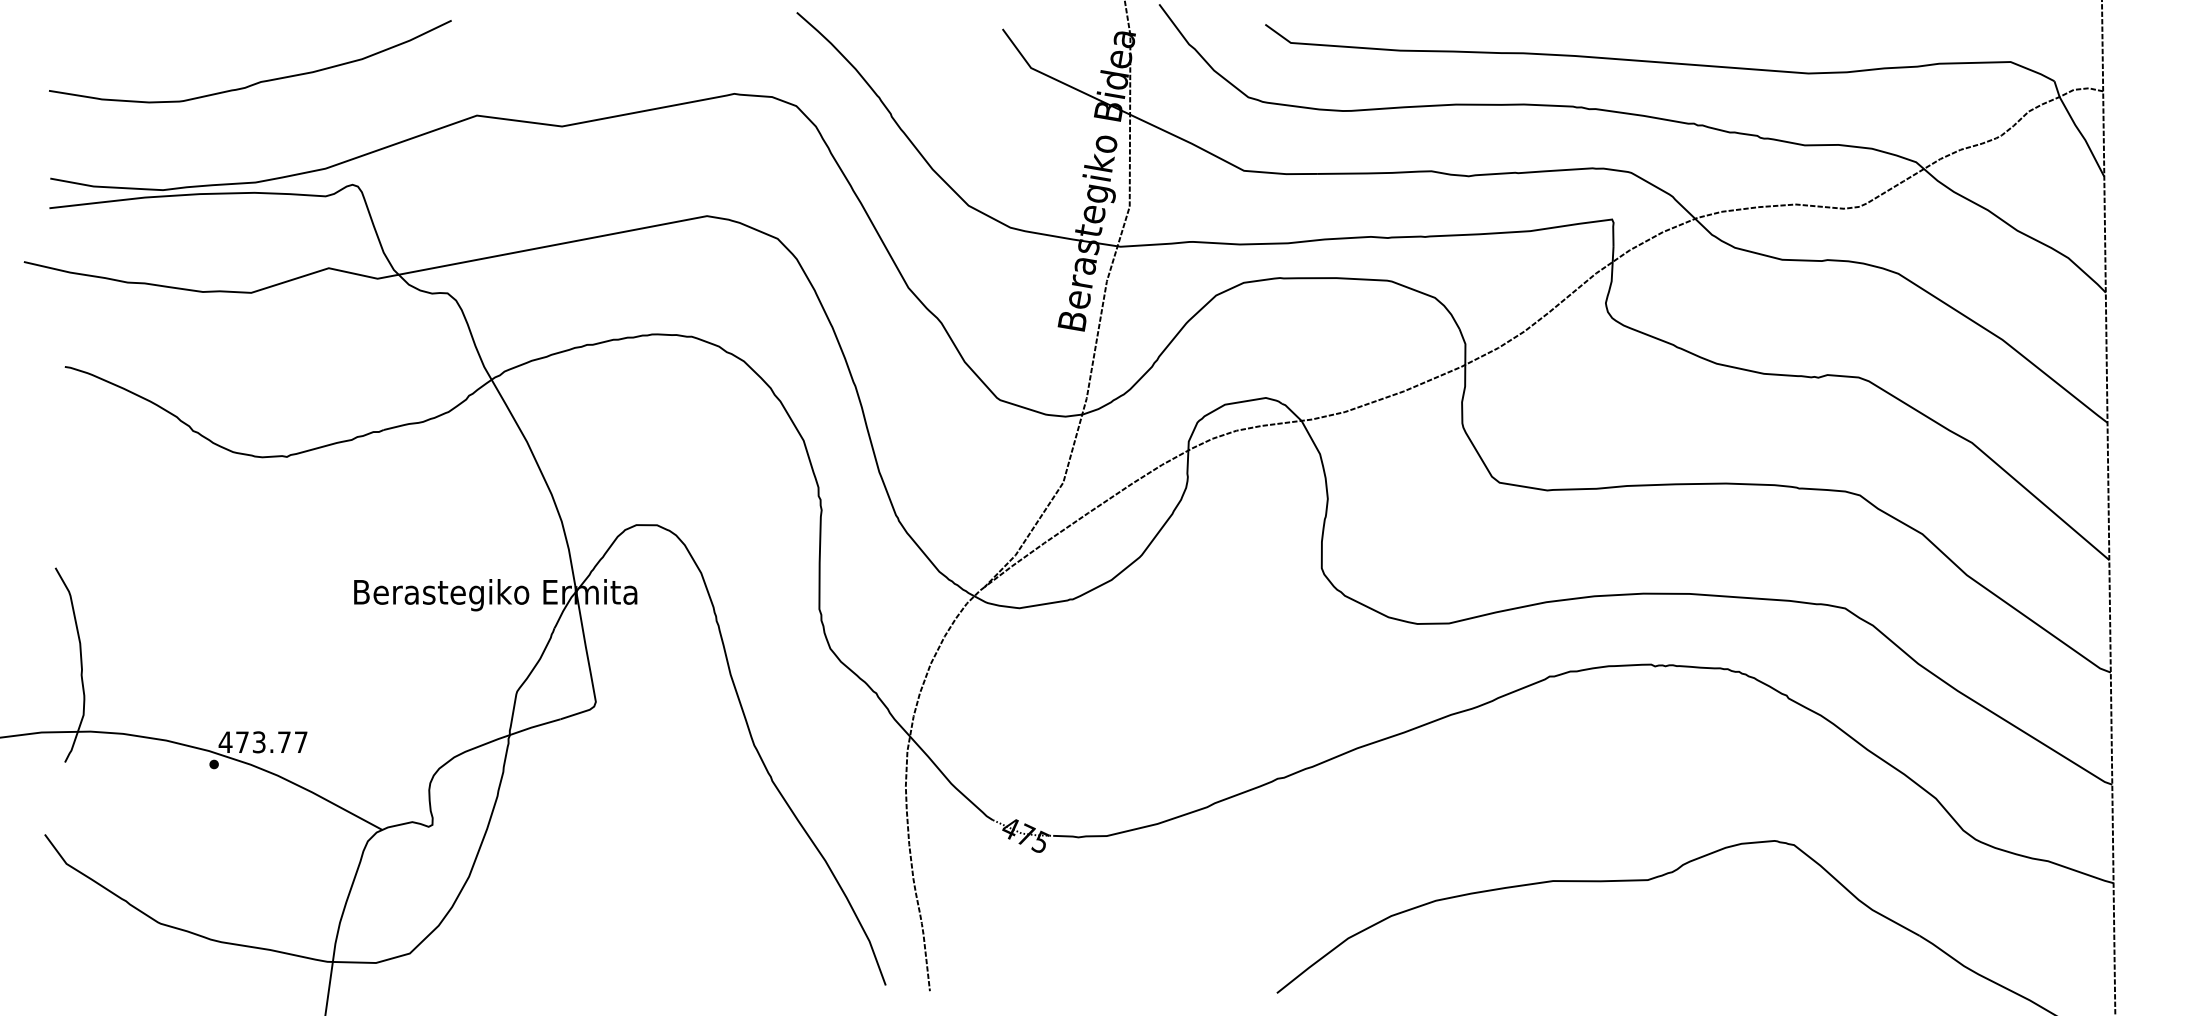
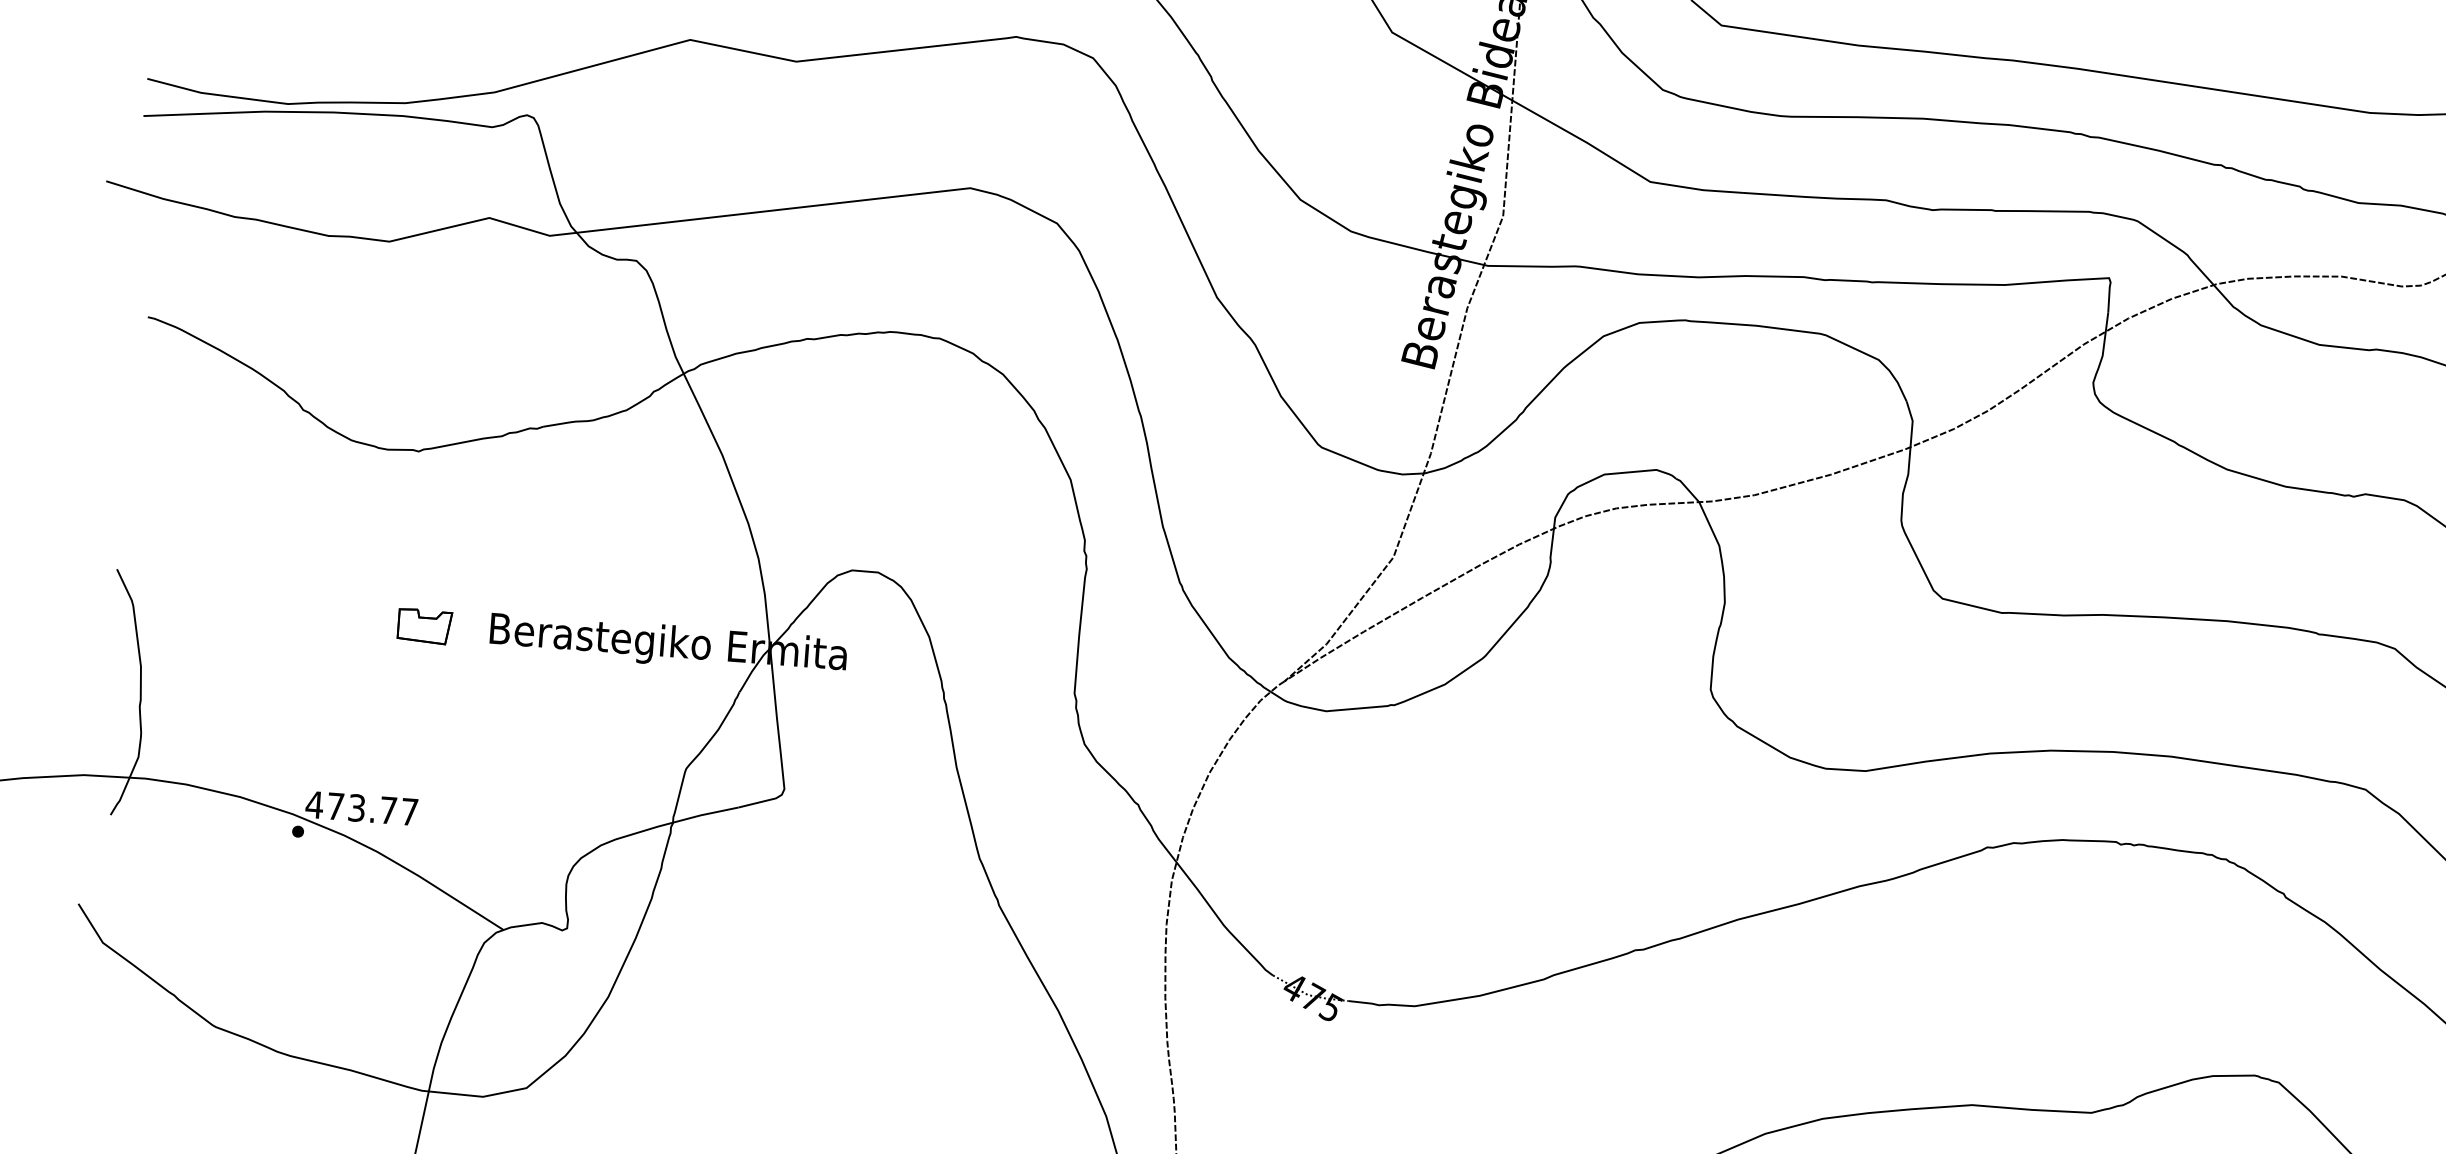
part: (301, 594) -> (424, 626), added

